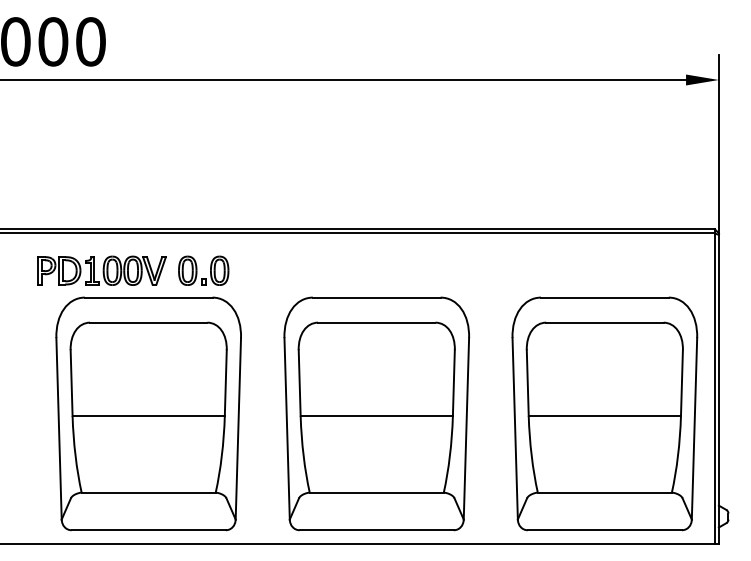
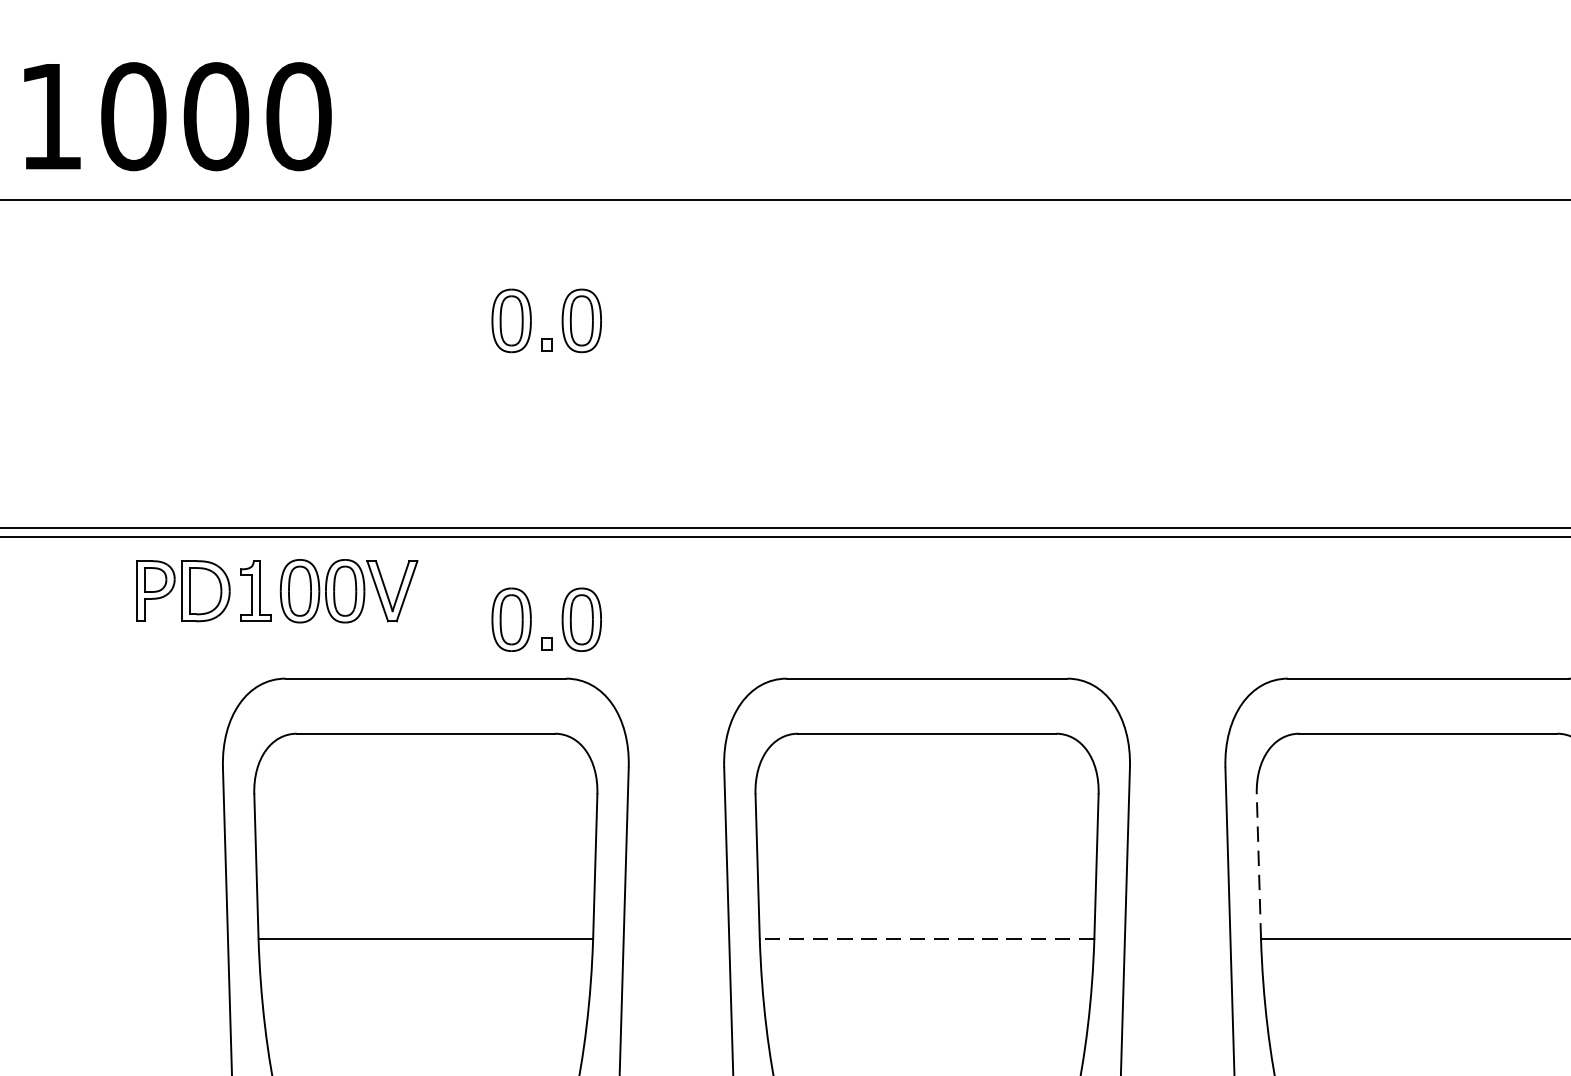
part: (203, 134) -> (546, 320), added
part: (101, 270) -> (275, 590), moved
line: (527, 383) -> (1258, 867), solid -> dashed
line: (376, 415) -> (926, 937), solid -> dashed

